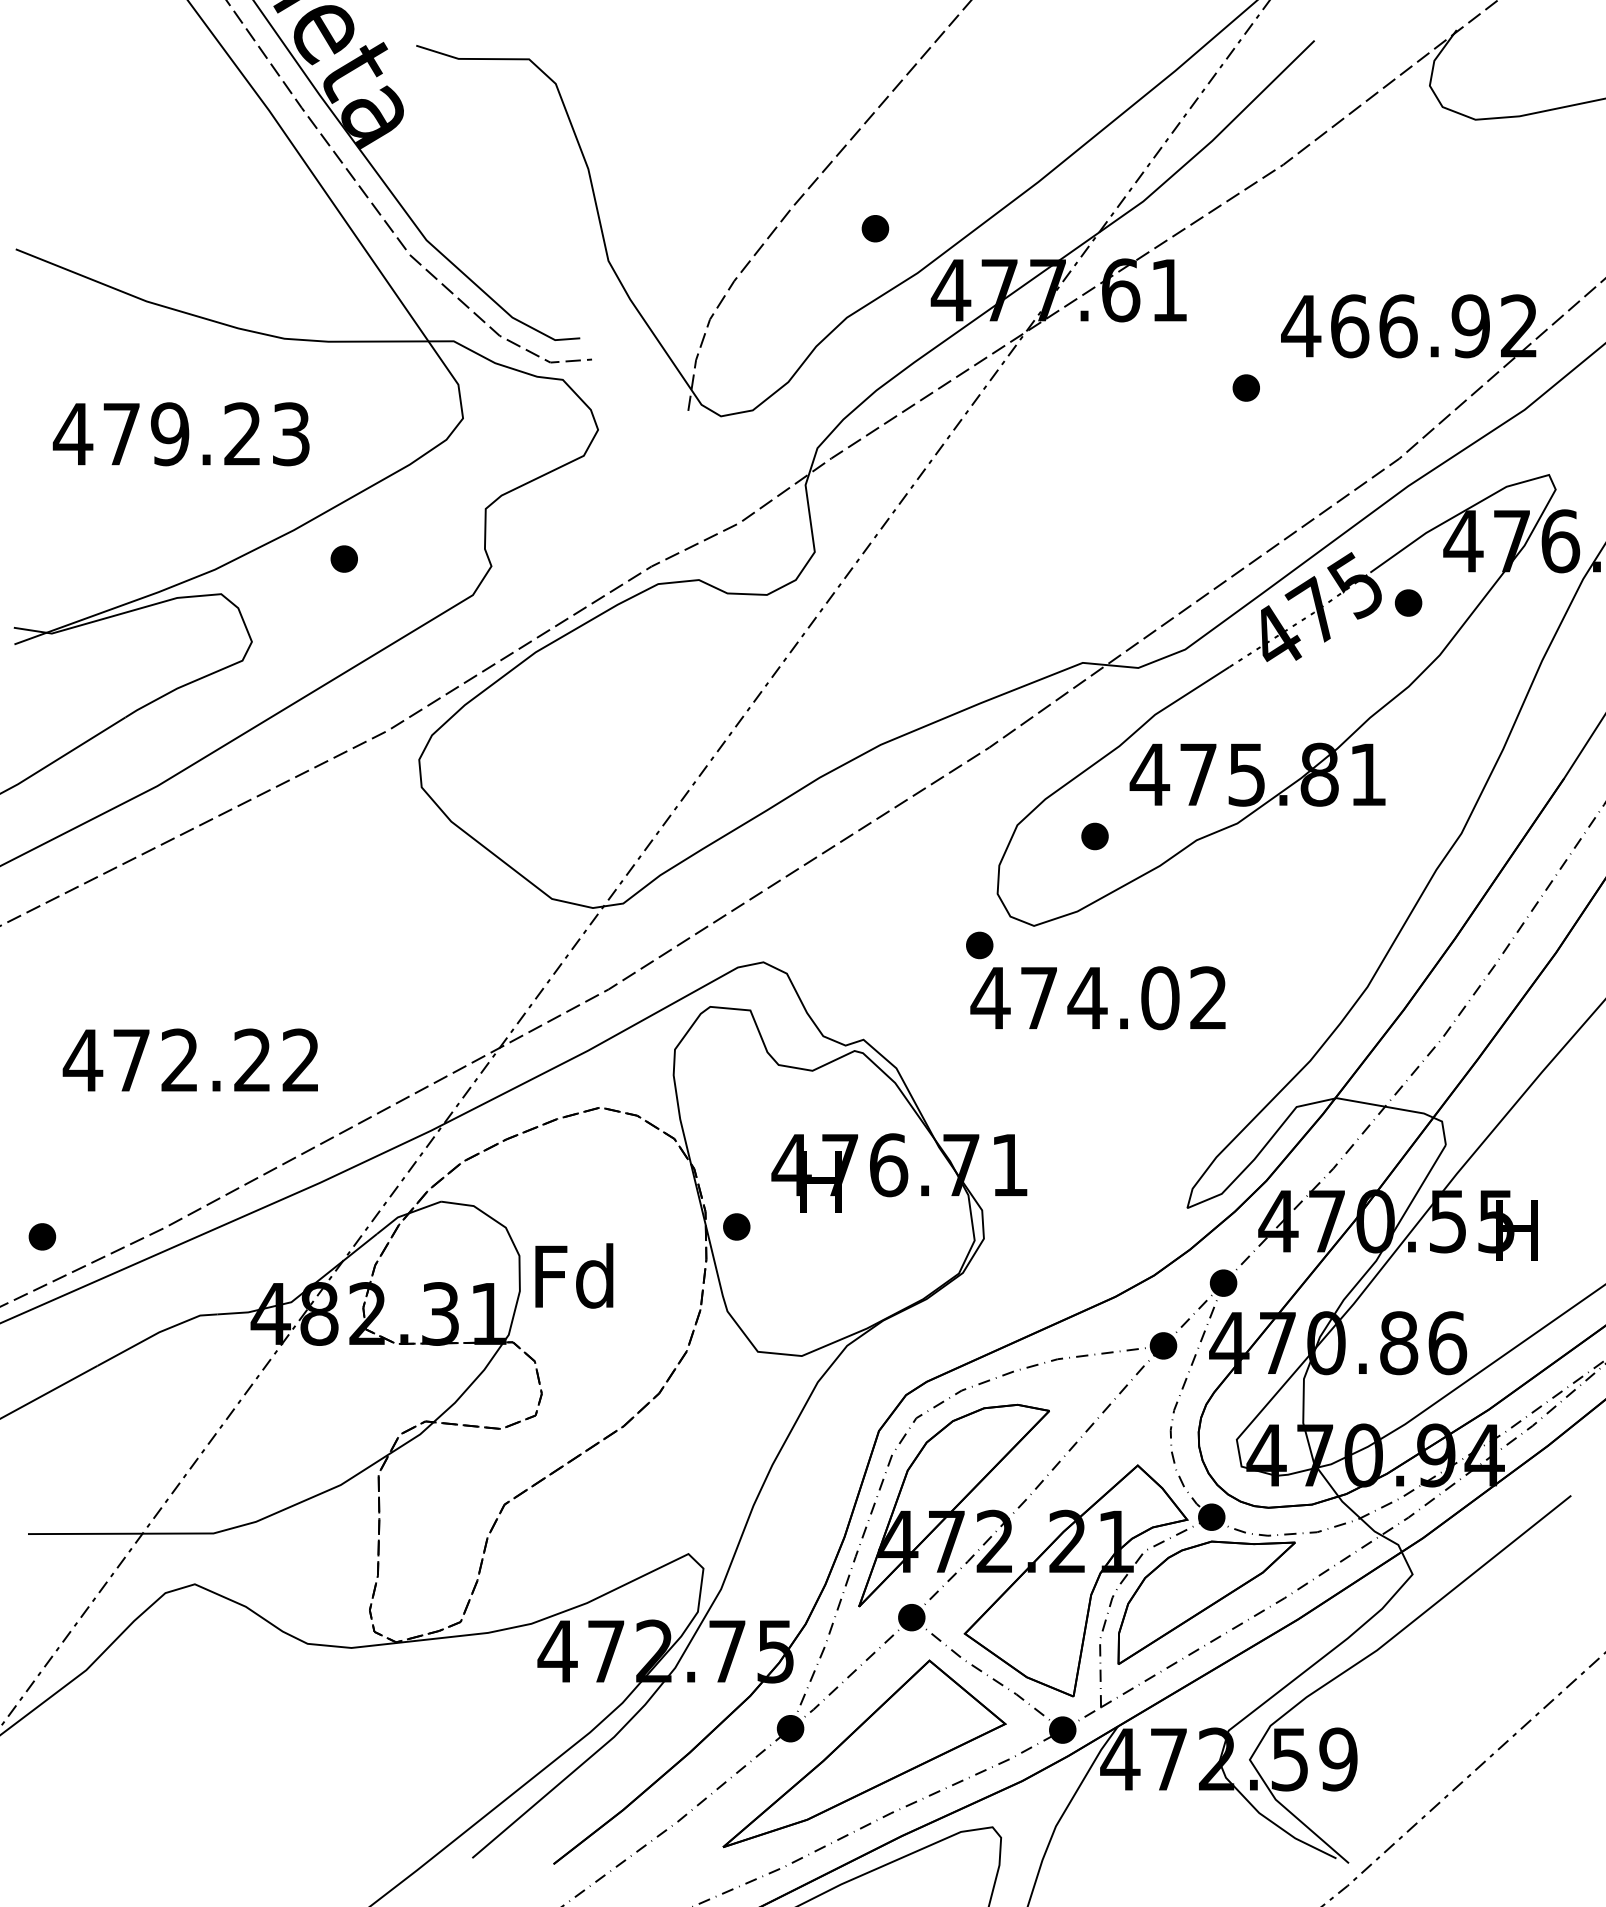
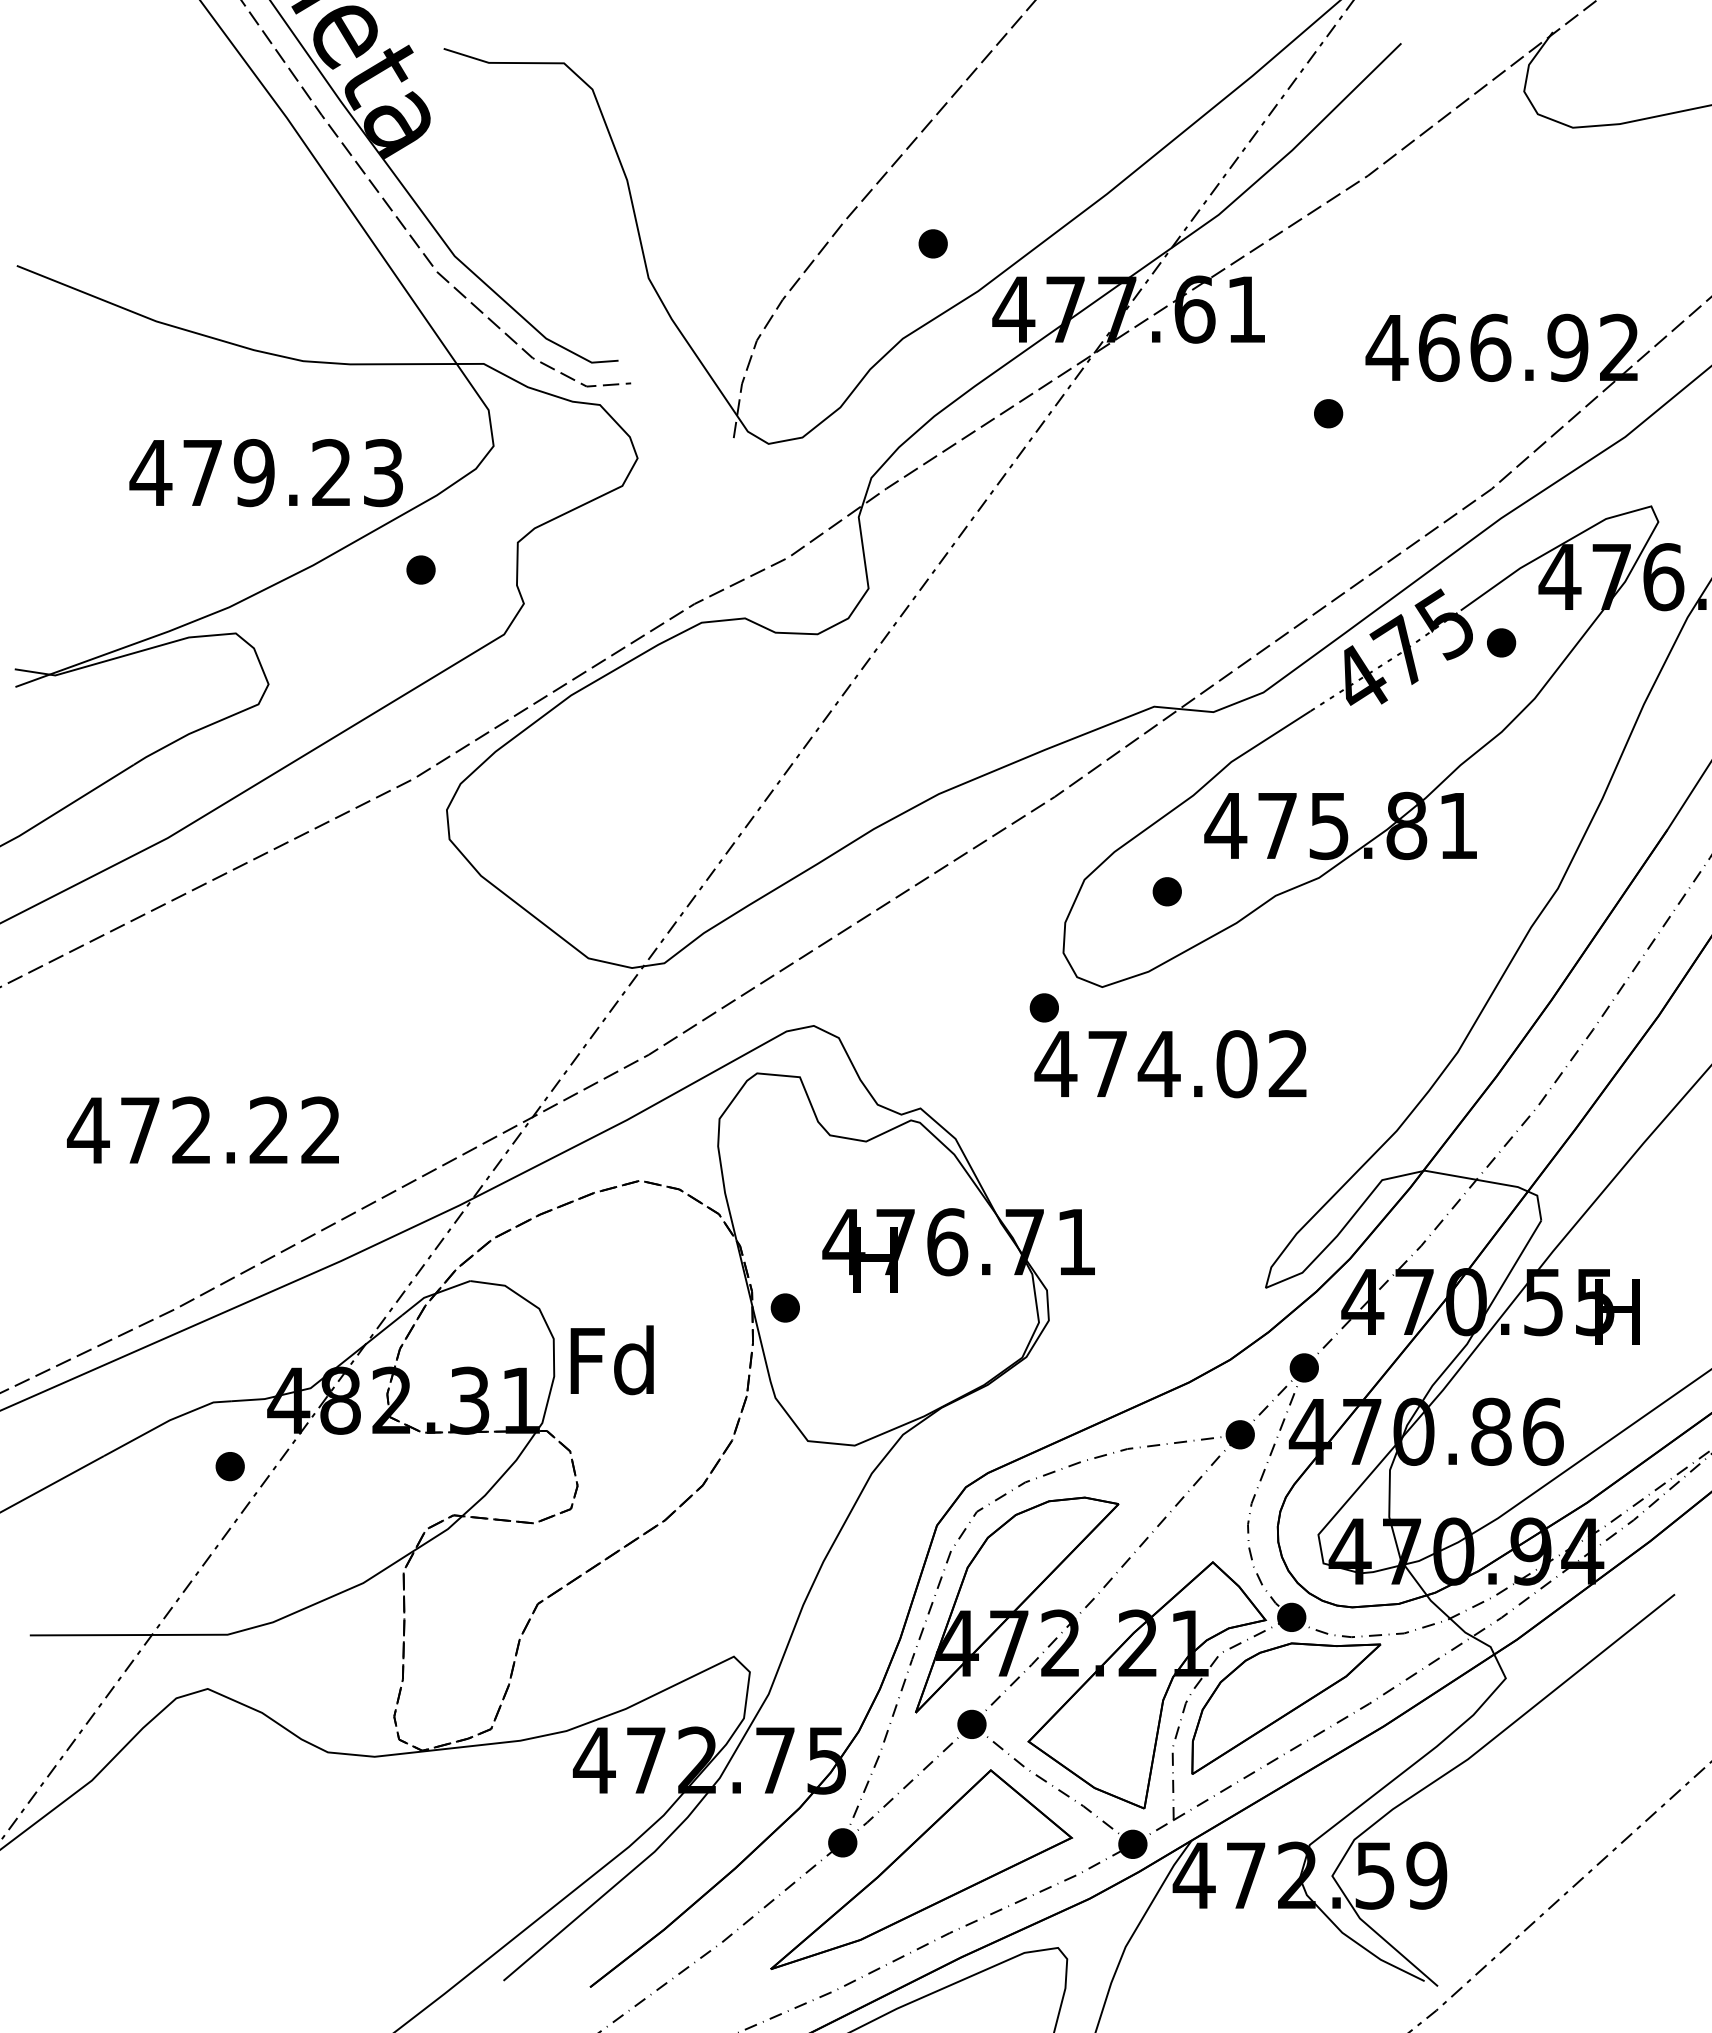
text: (180, 434) -> (265, 473), moved
part: (343, 558) -> (420, 569), moved
part: (41, 1236) -> (229, 1466), moved

